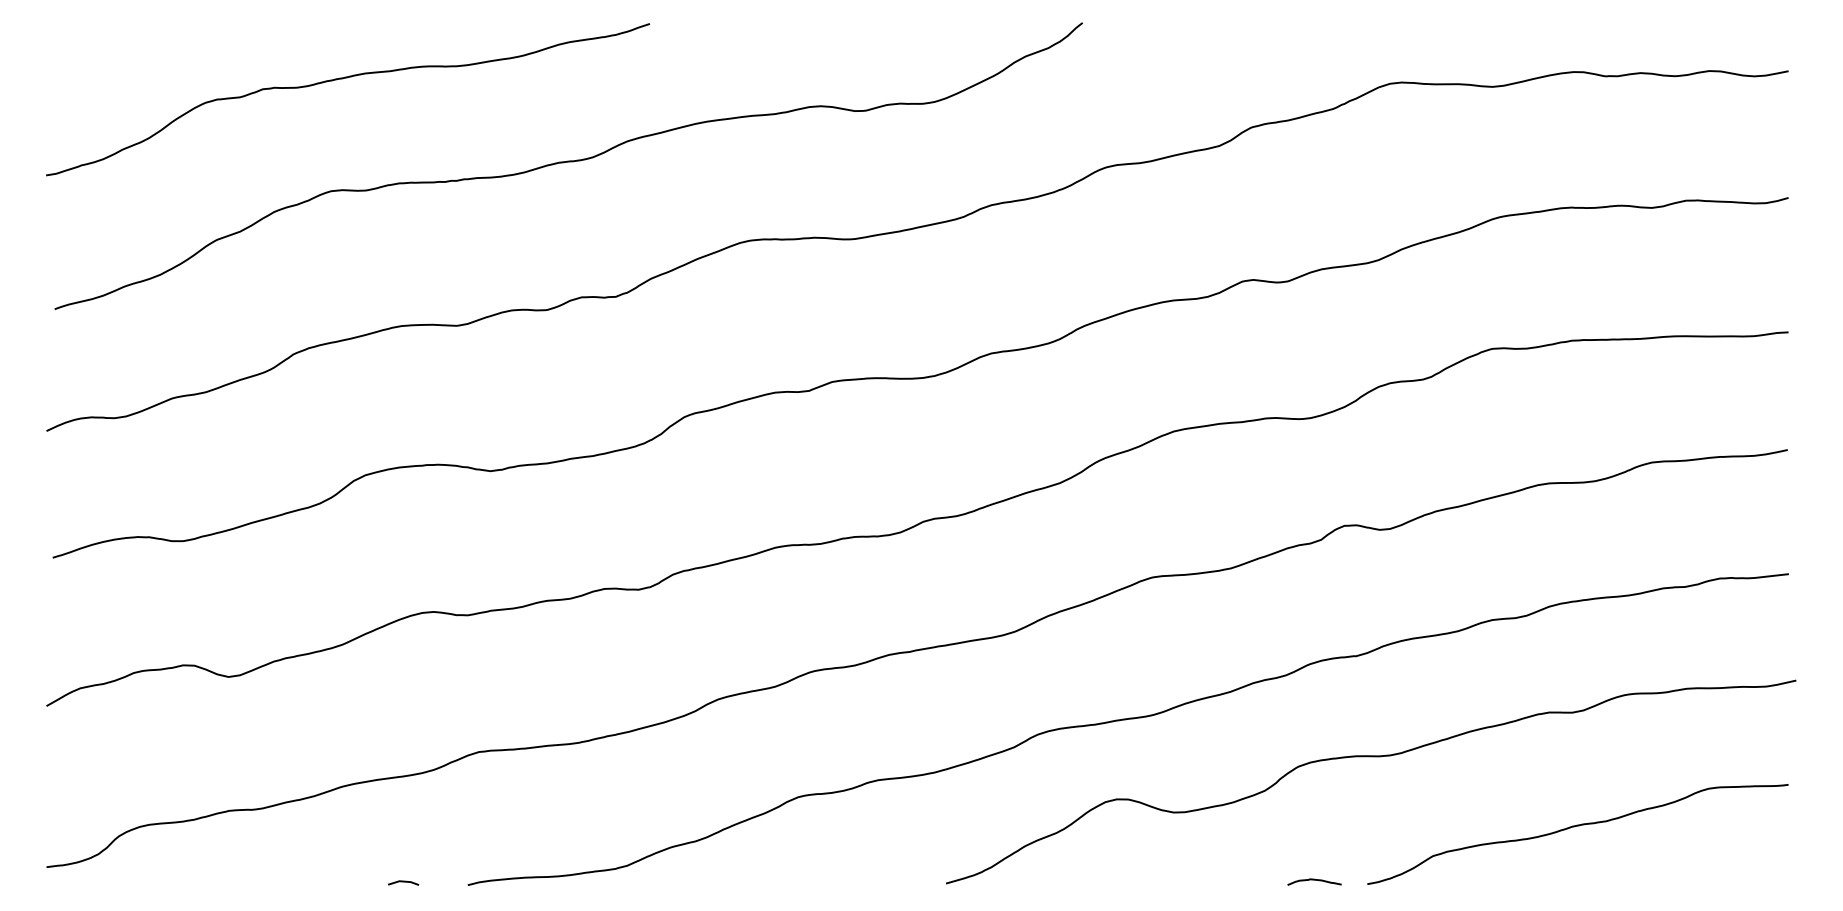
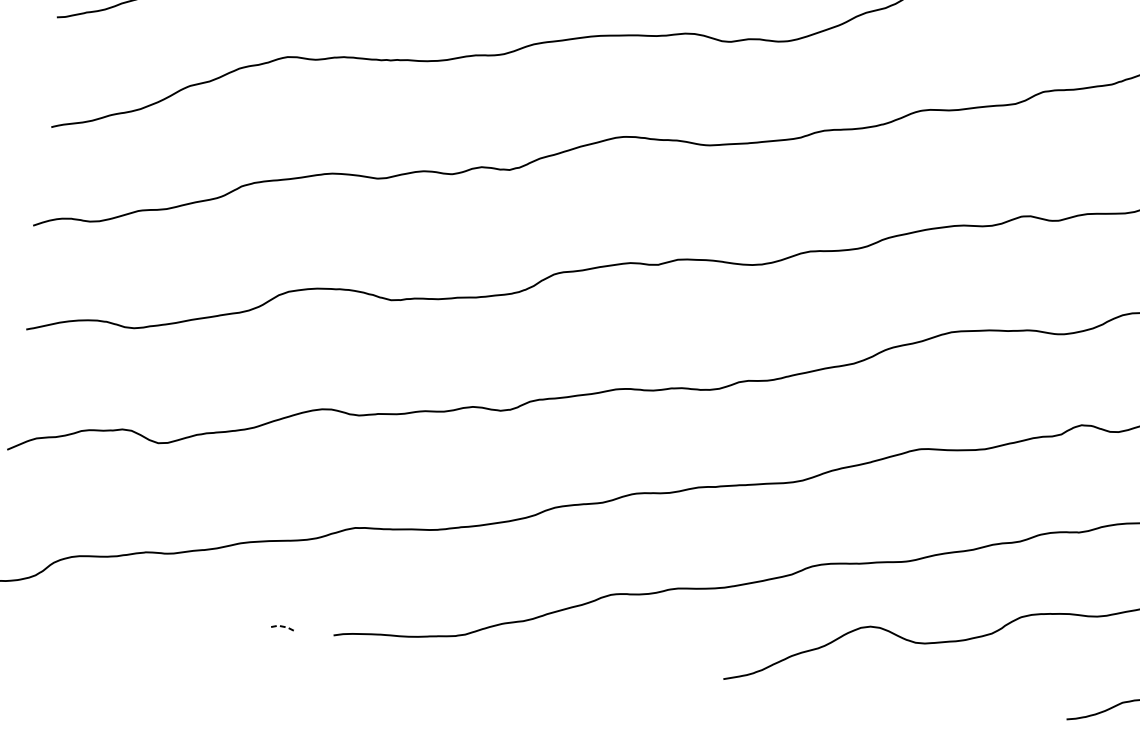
curve: (1314, 880) -> (1023, 711), removed
line: (403, 881) -> (281, 626), solid -> dashed

